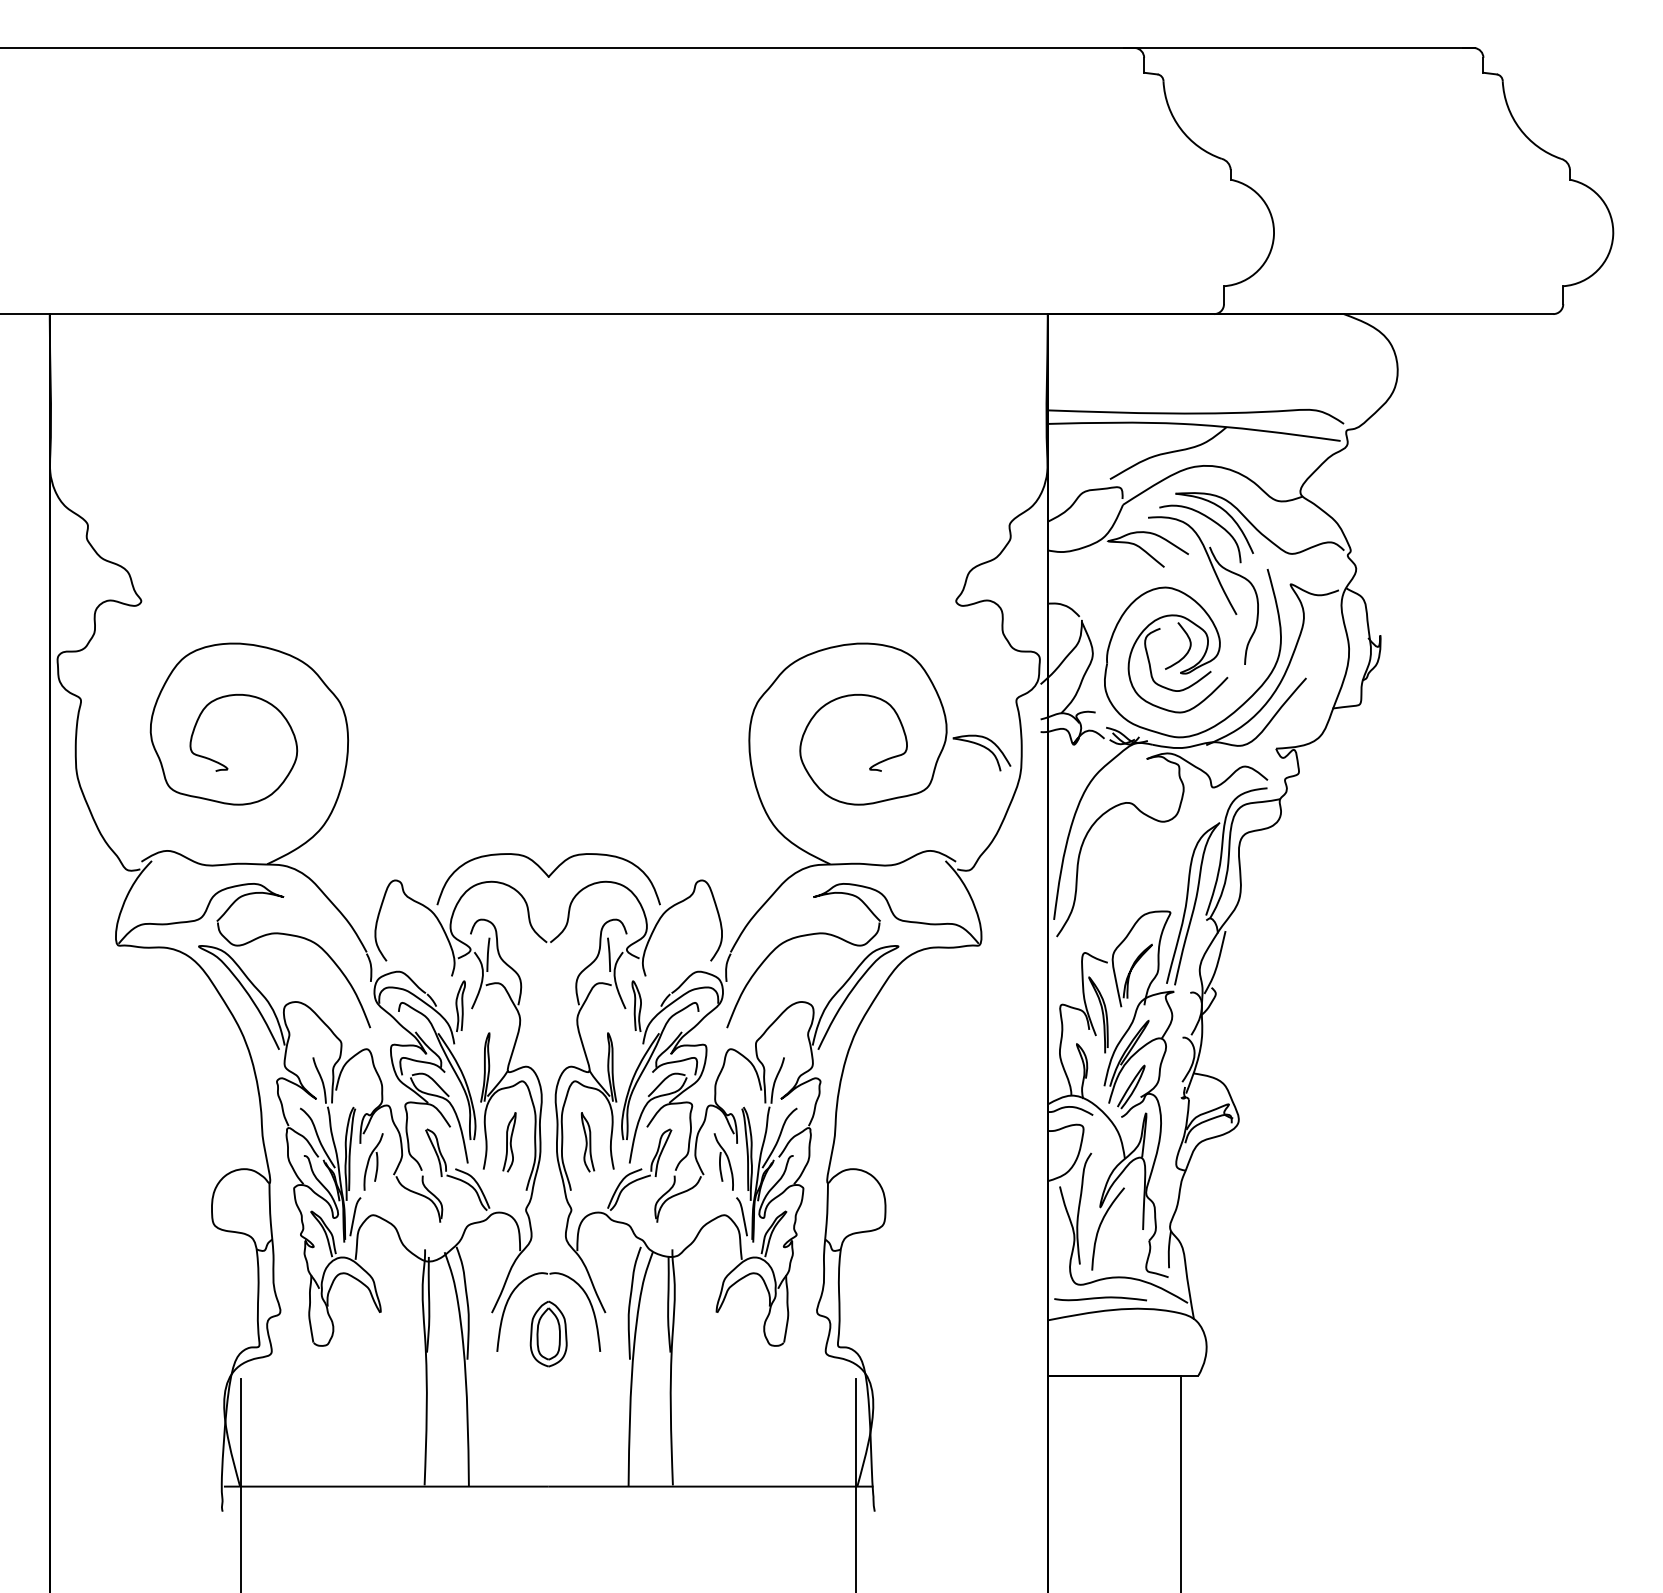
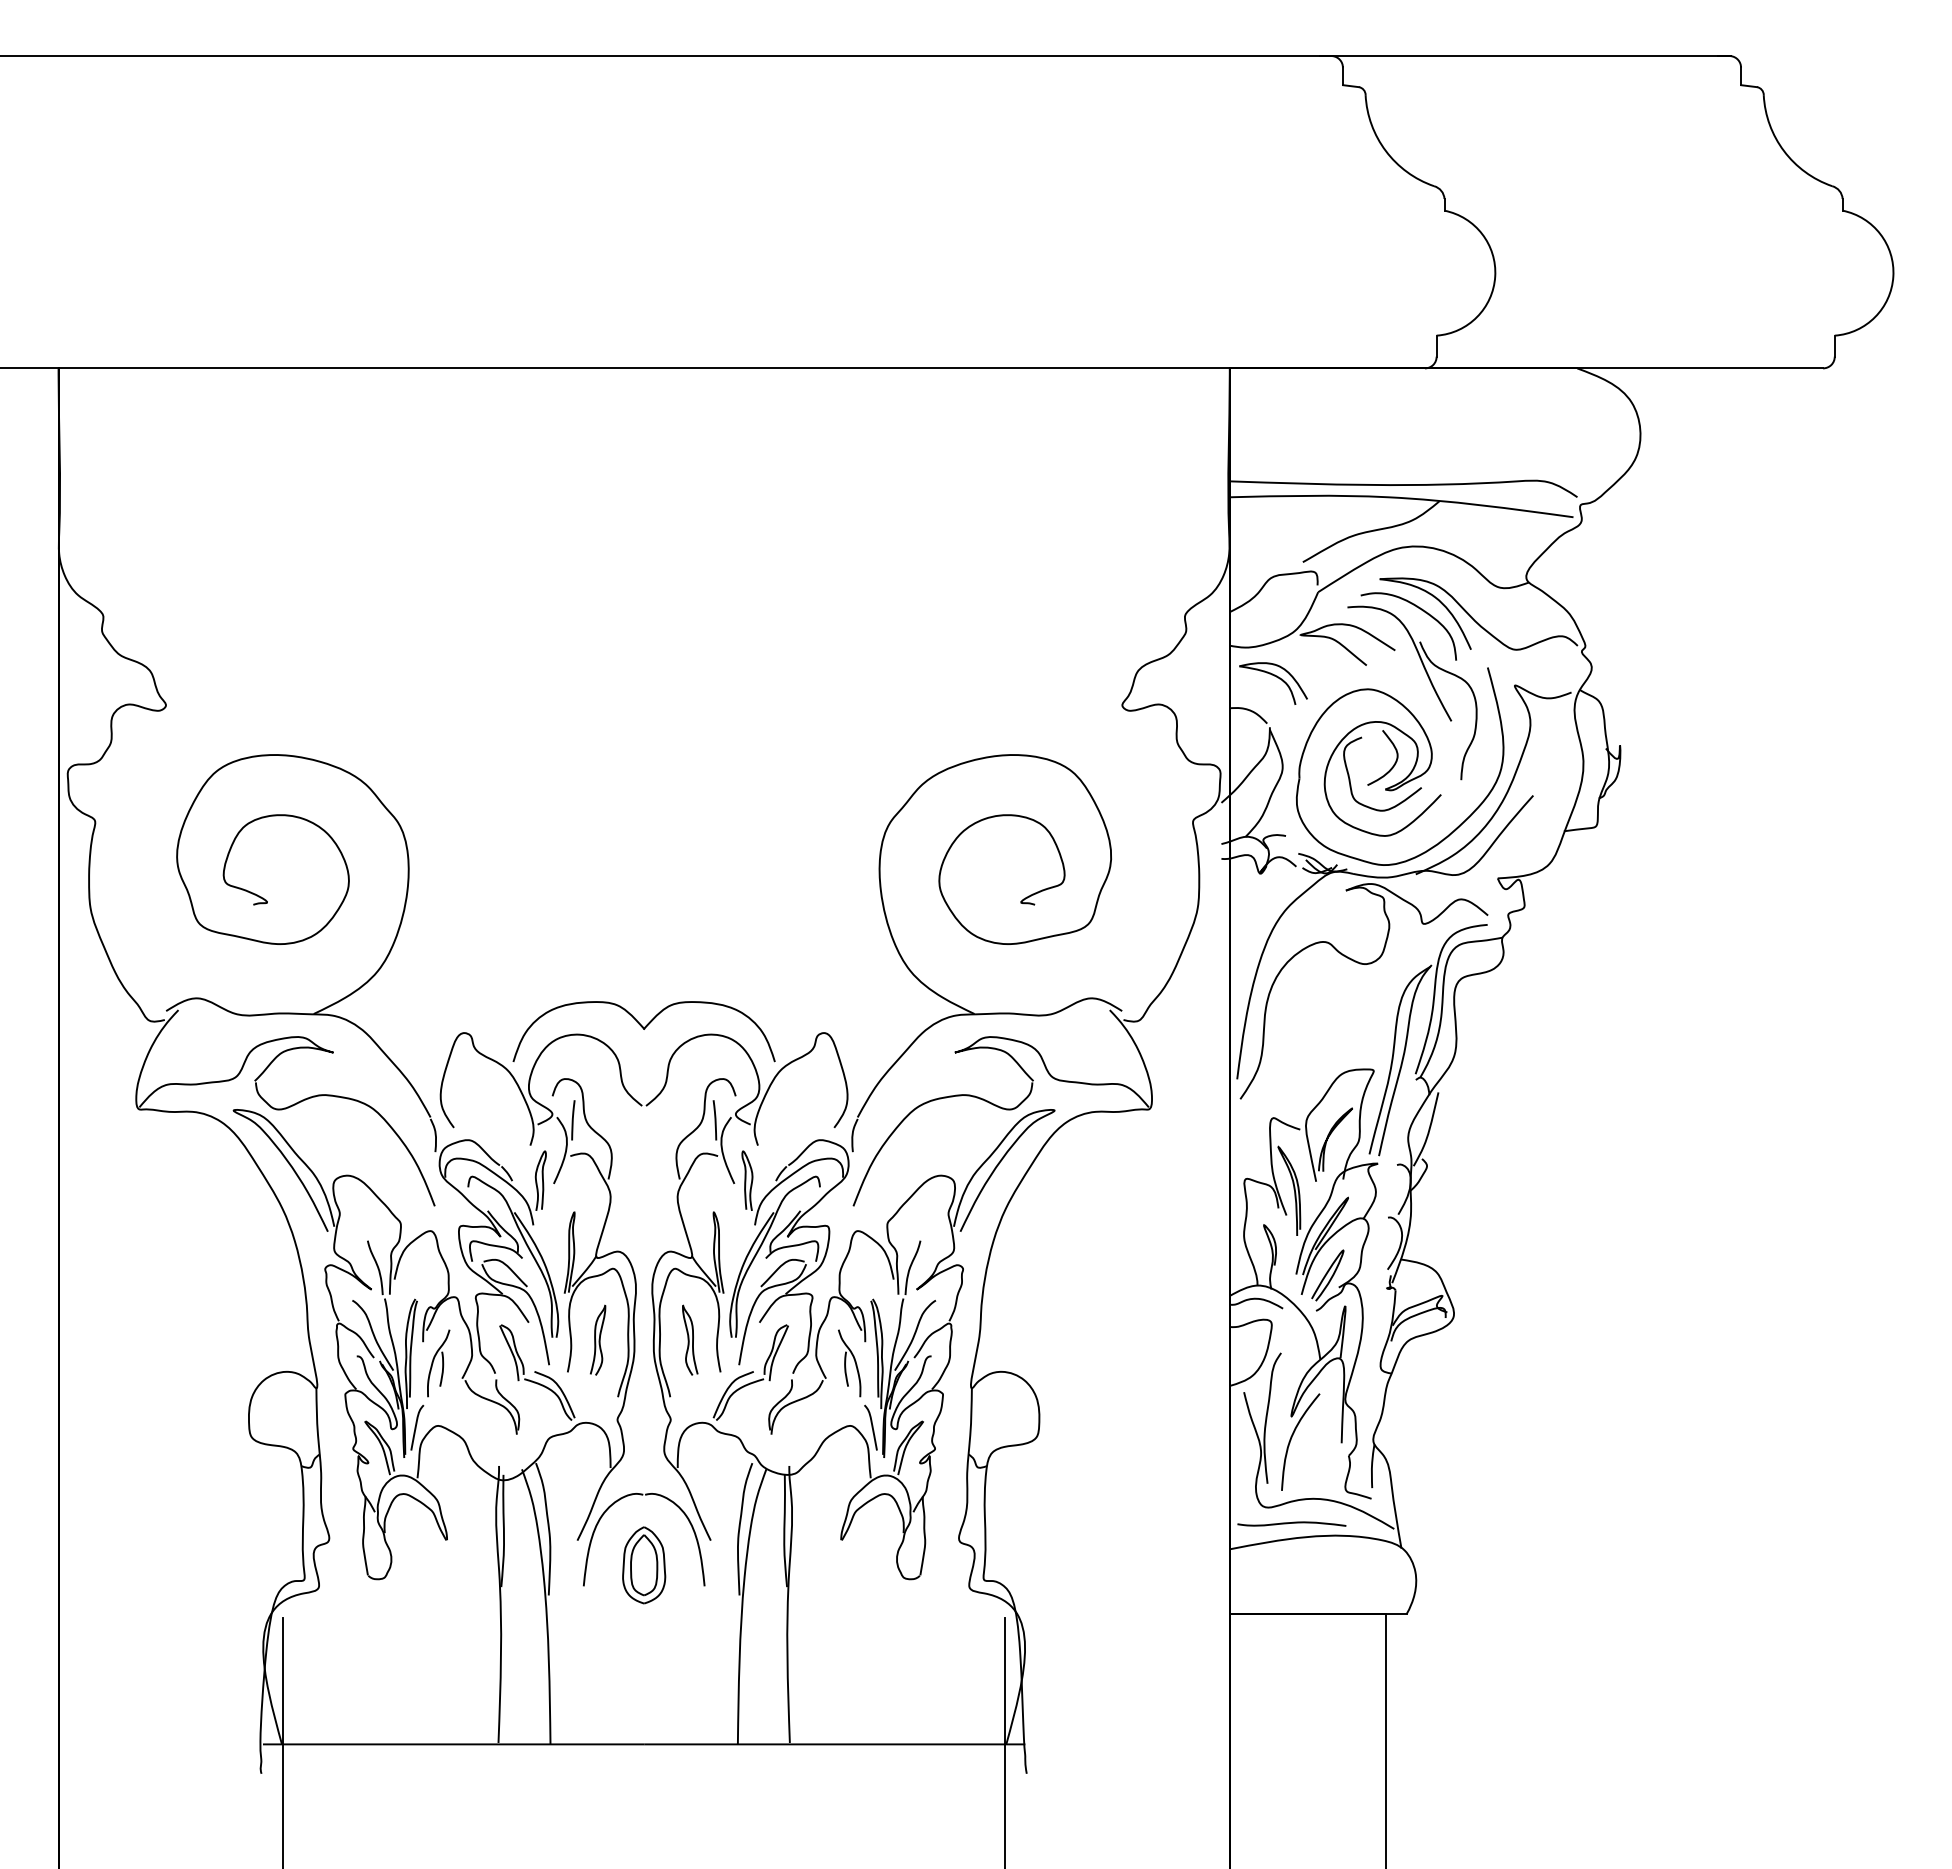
part: (985, 748) -> (1277, 678), moved

